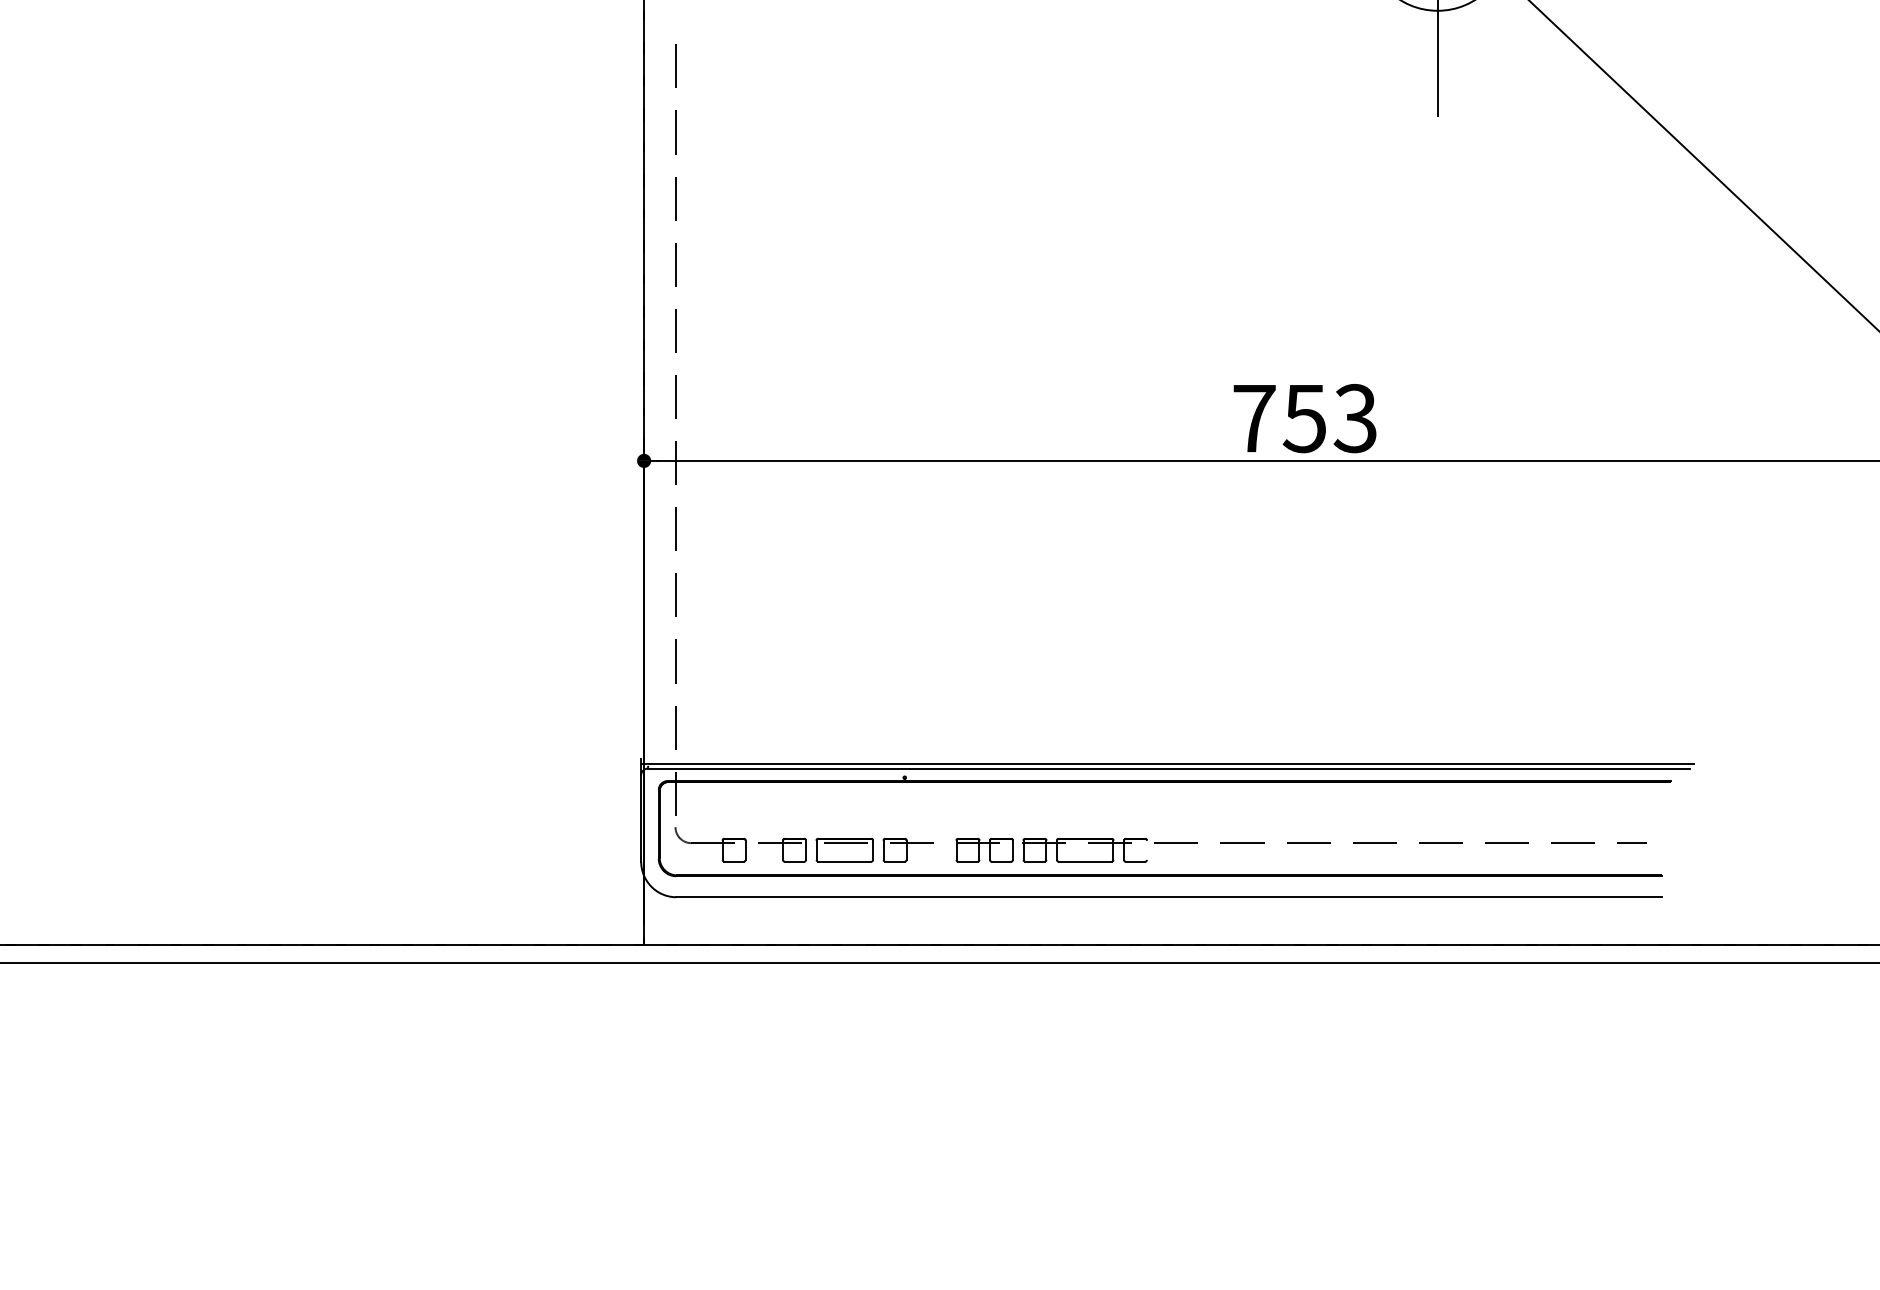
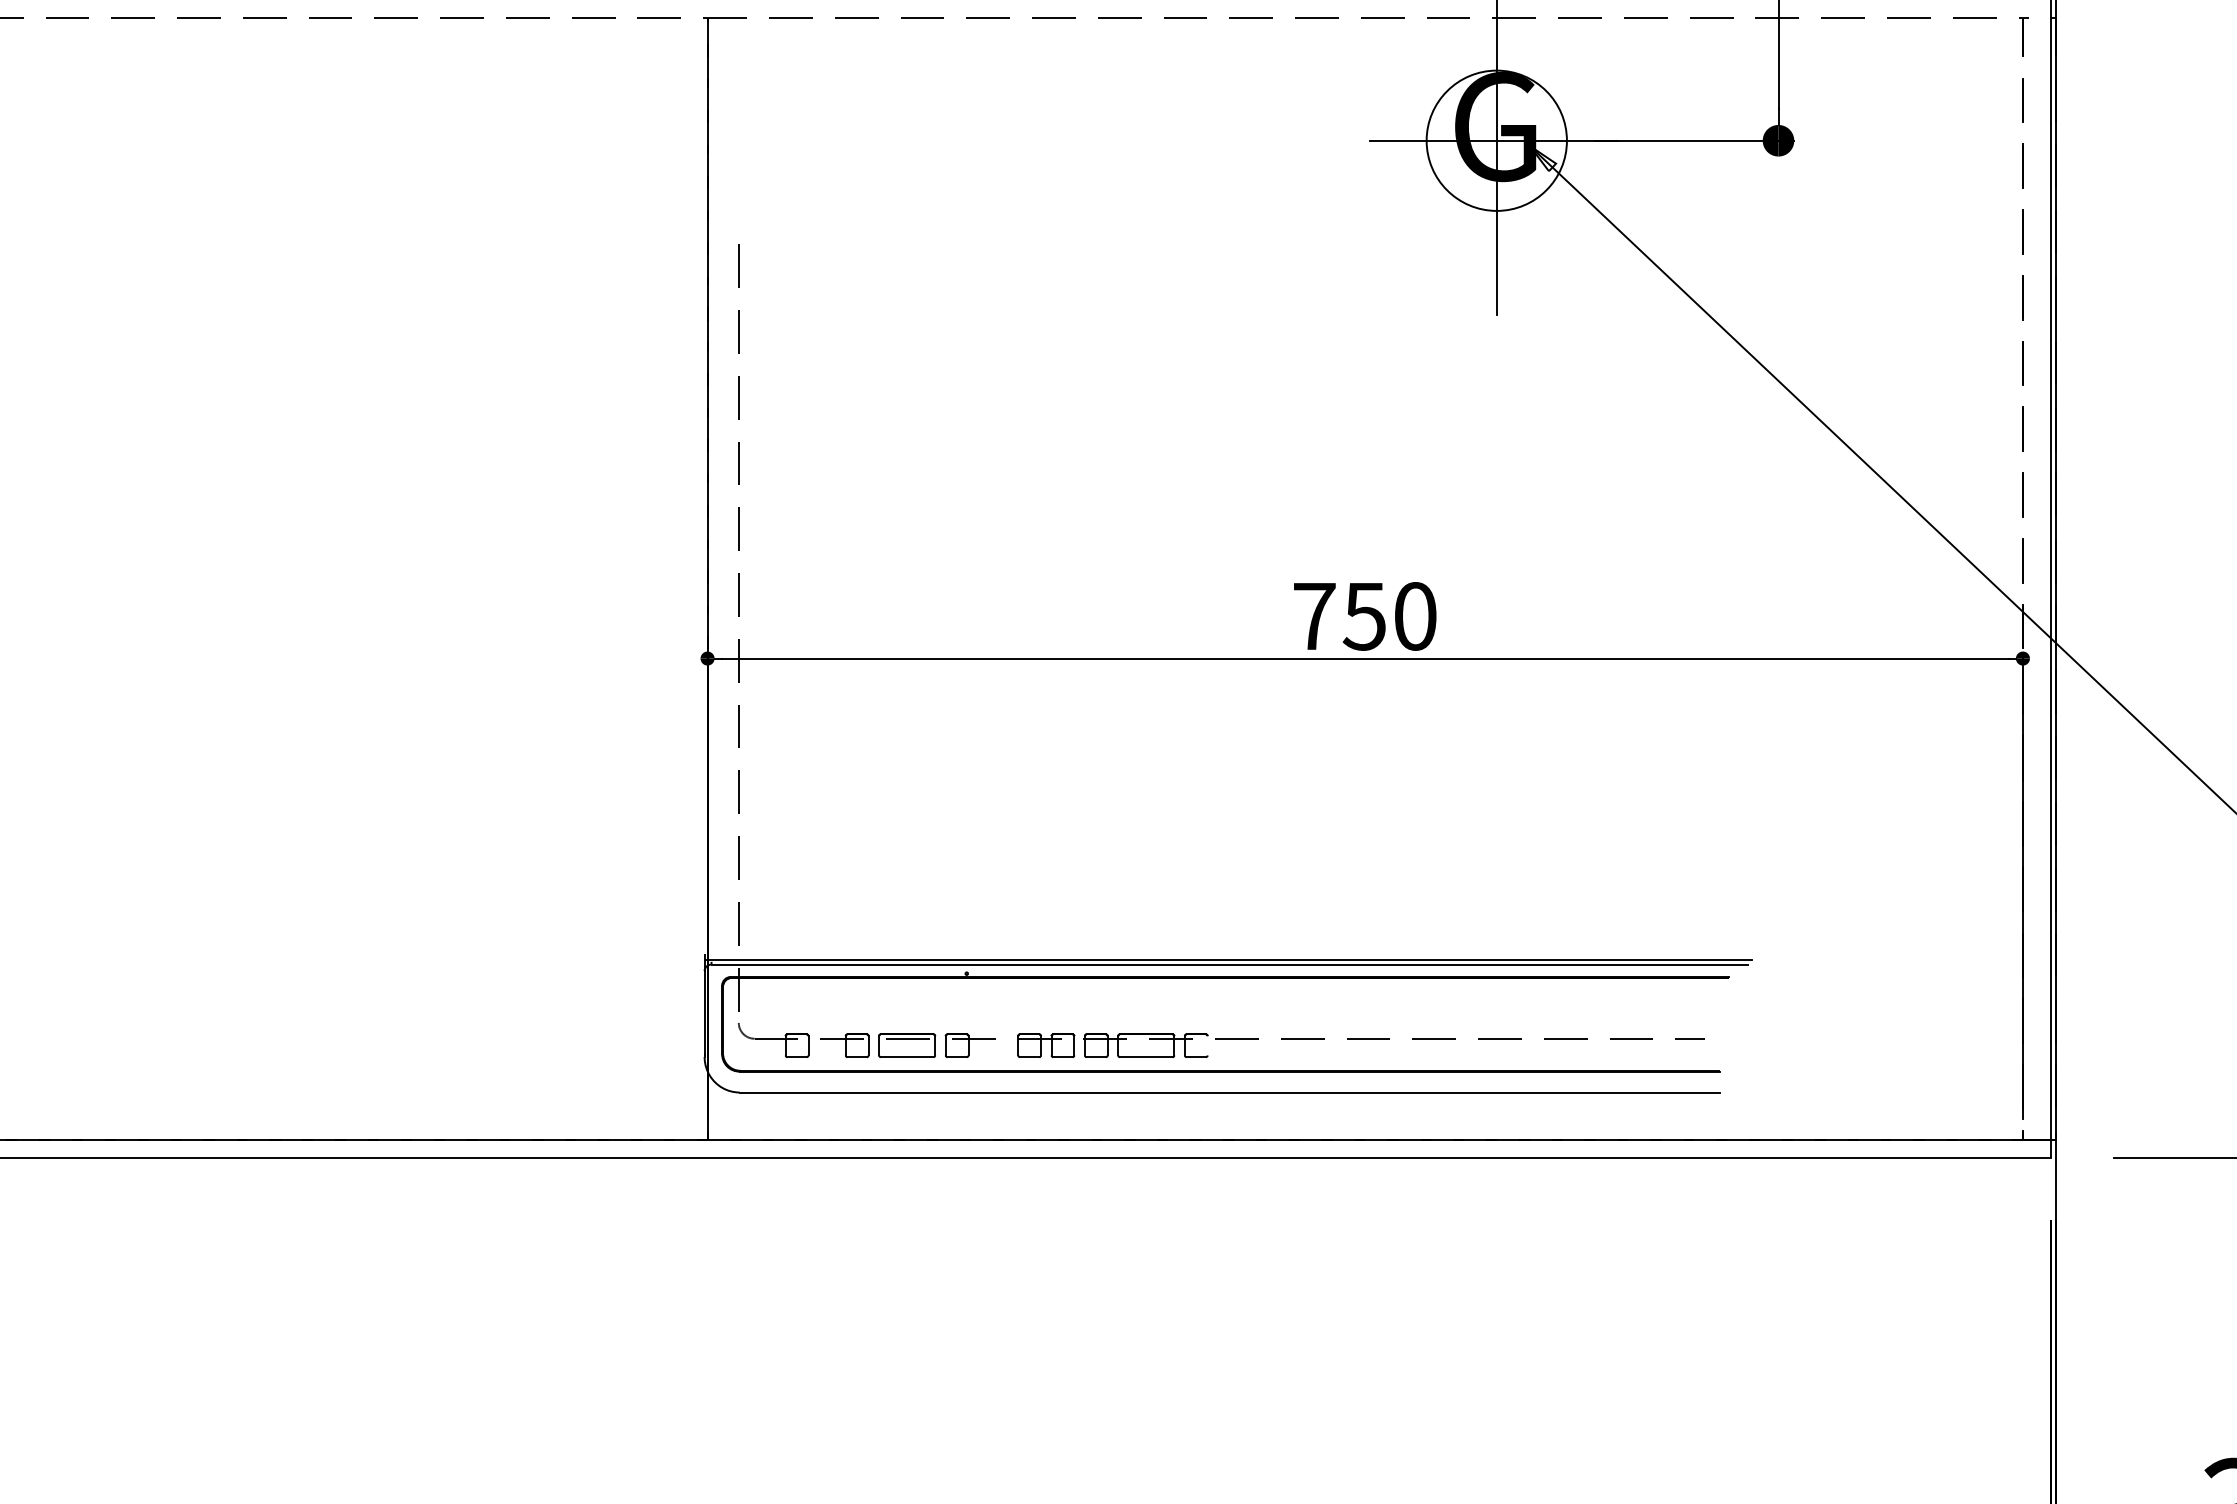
text: (1354, 418) -> (1414, 616), 753 -> 750

